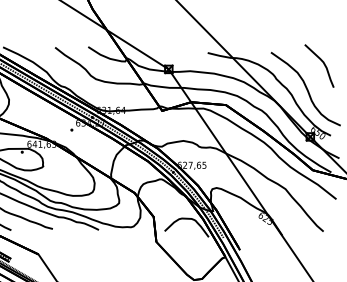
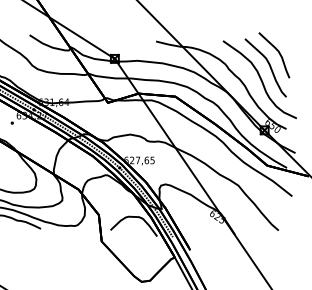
curve: (314, 76) -> (269, 66), added

